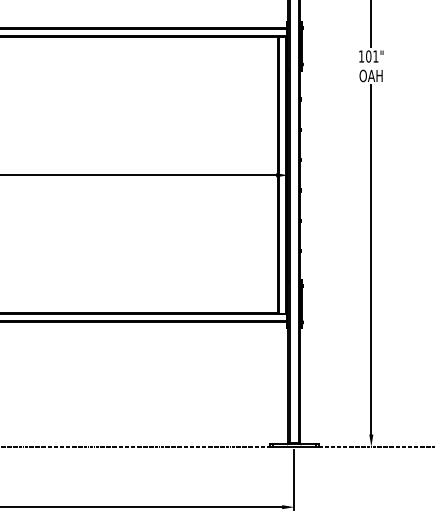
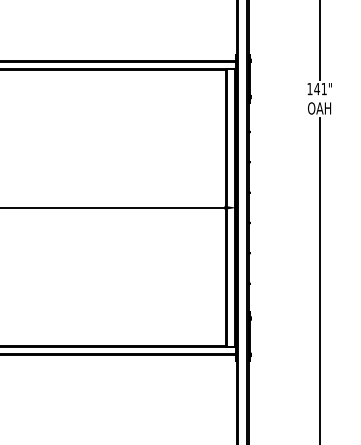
text: (368, 56) -> (316, 89), 101" -> 141"

